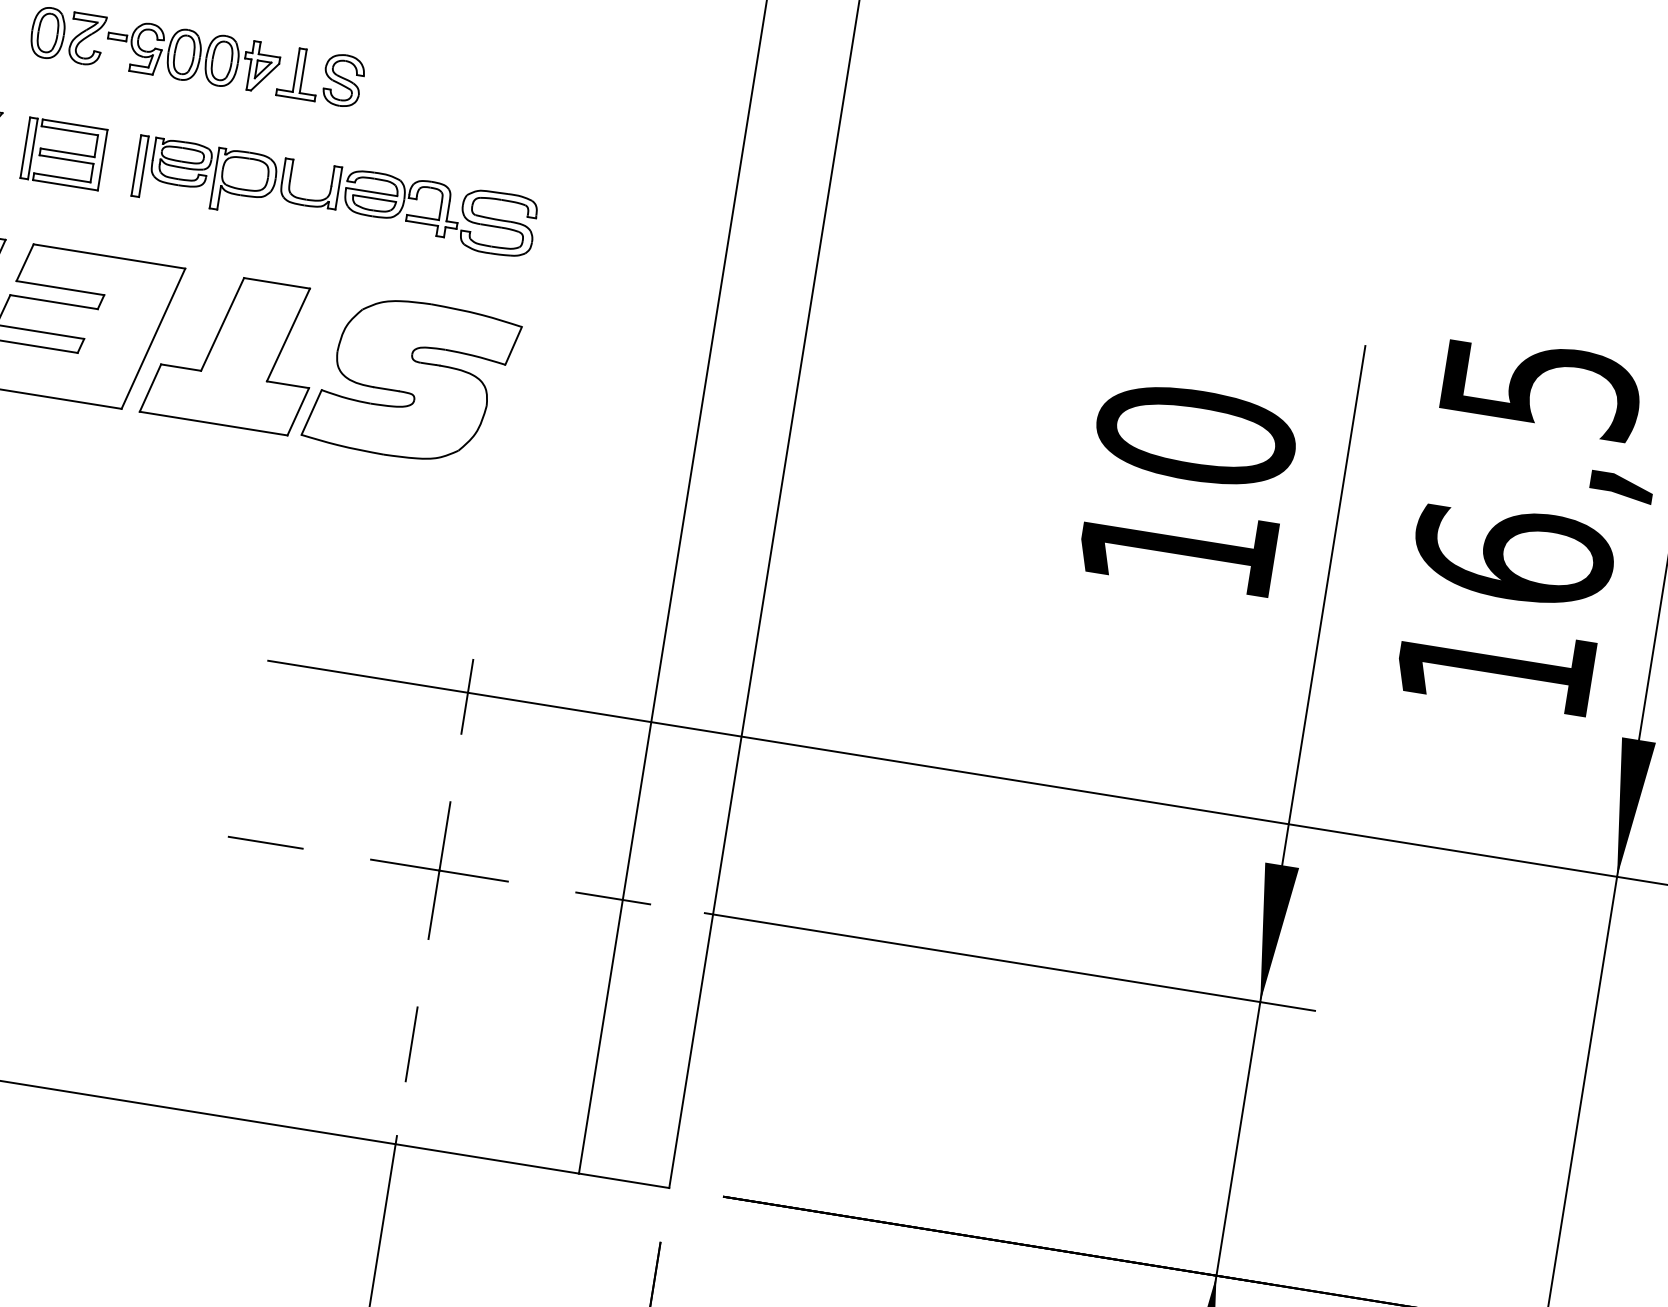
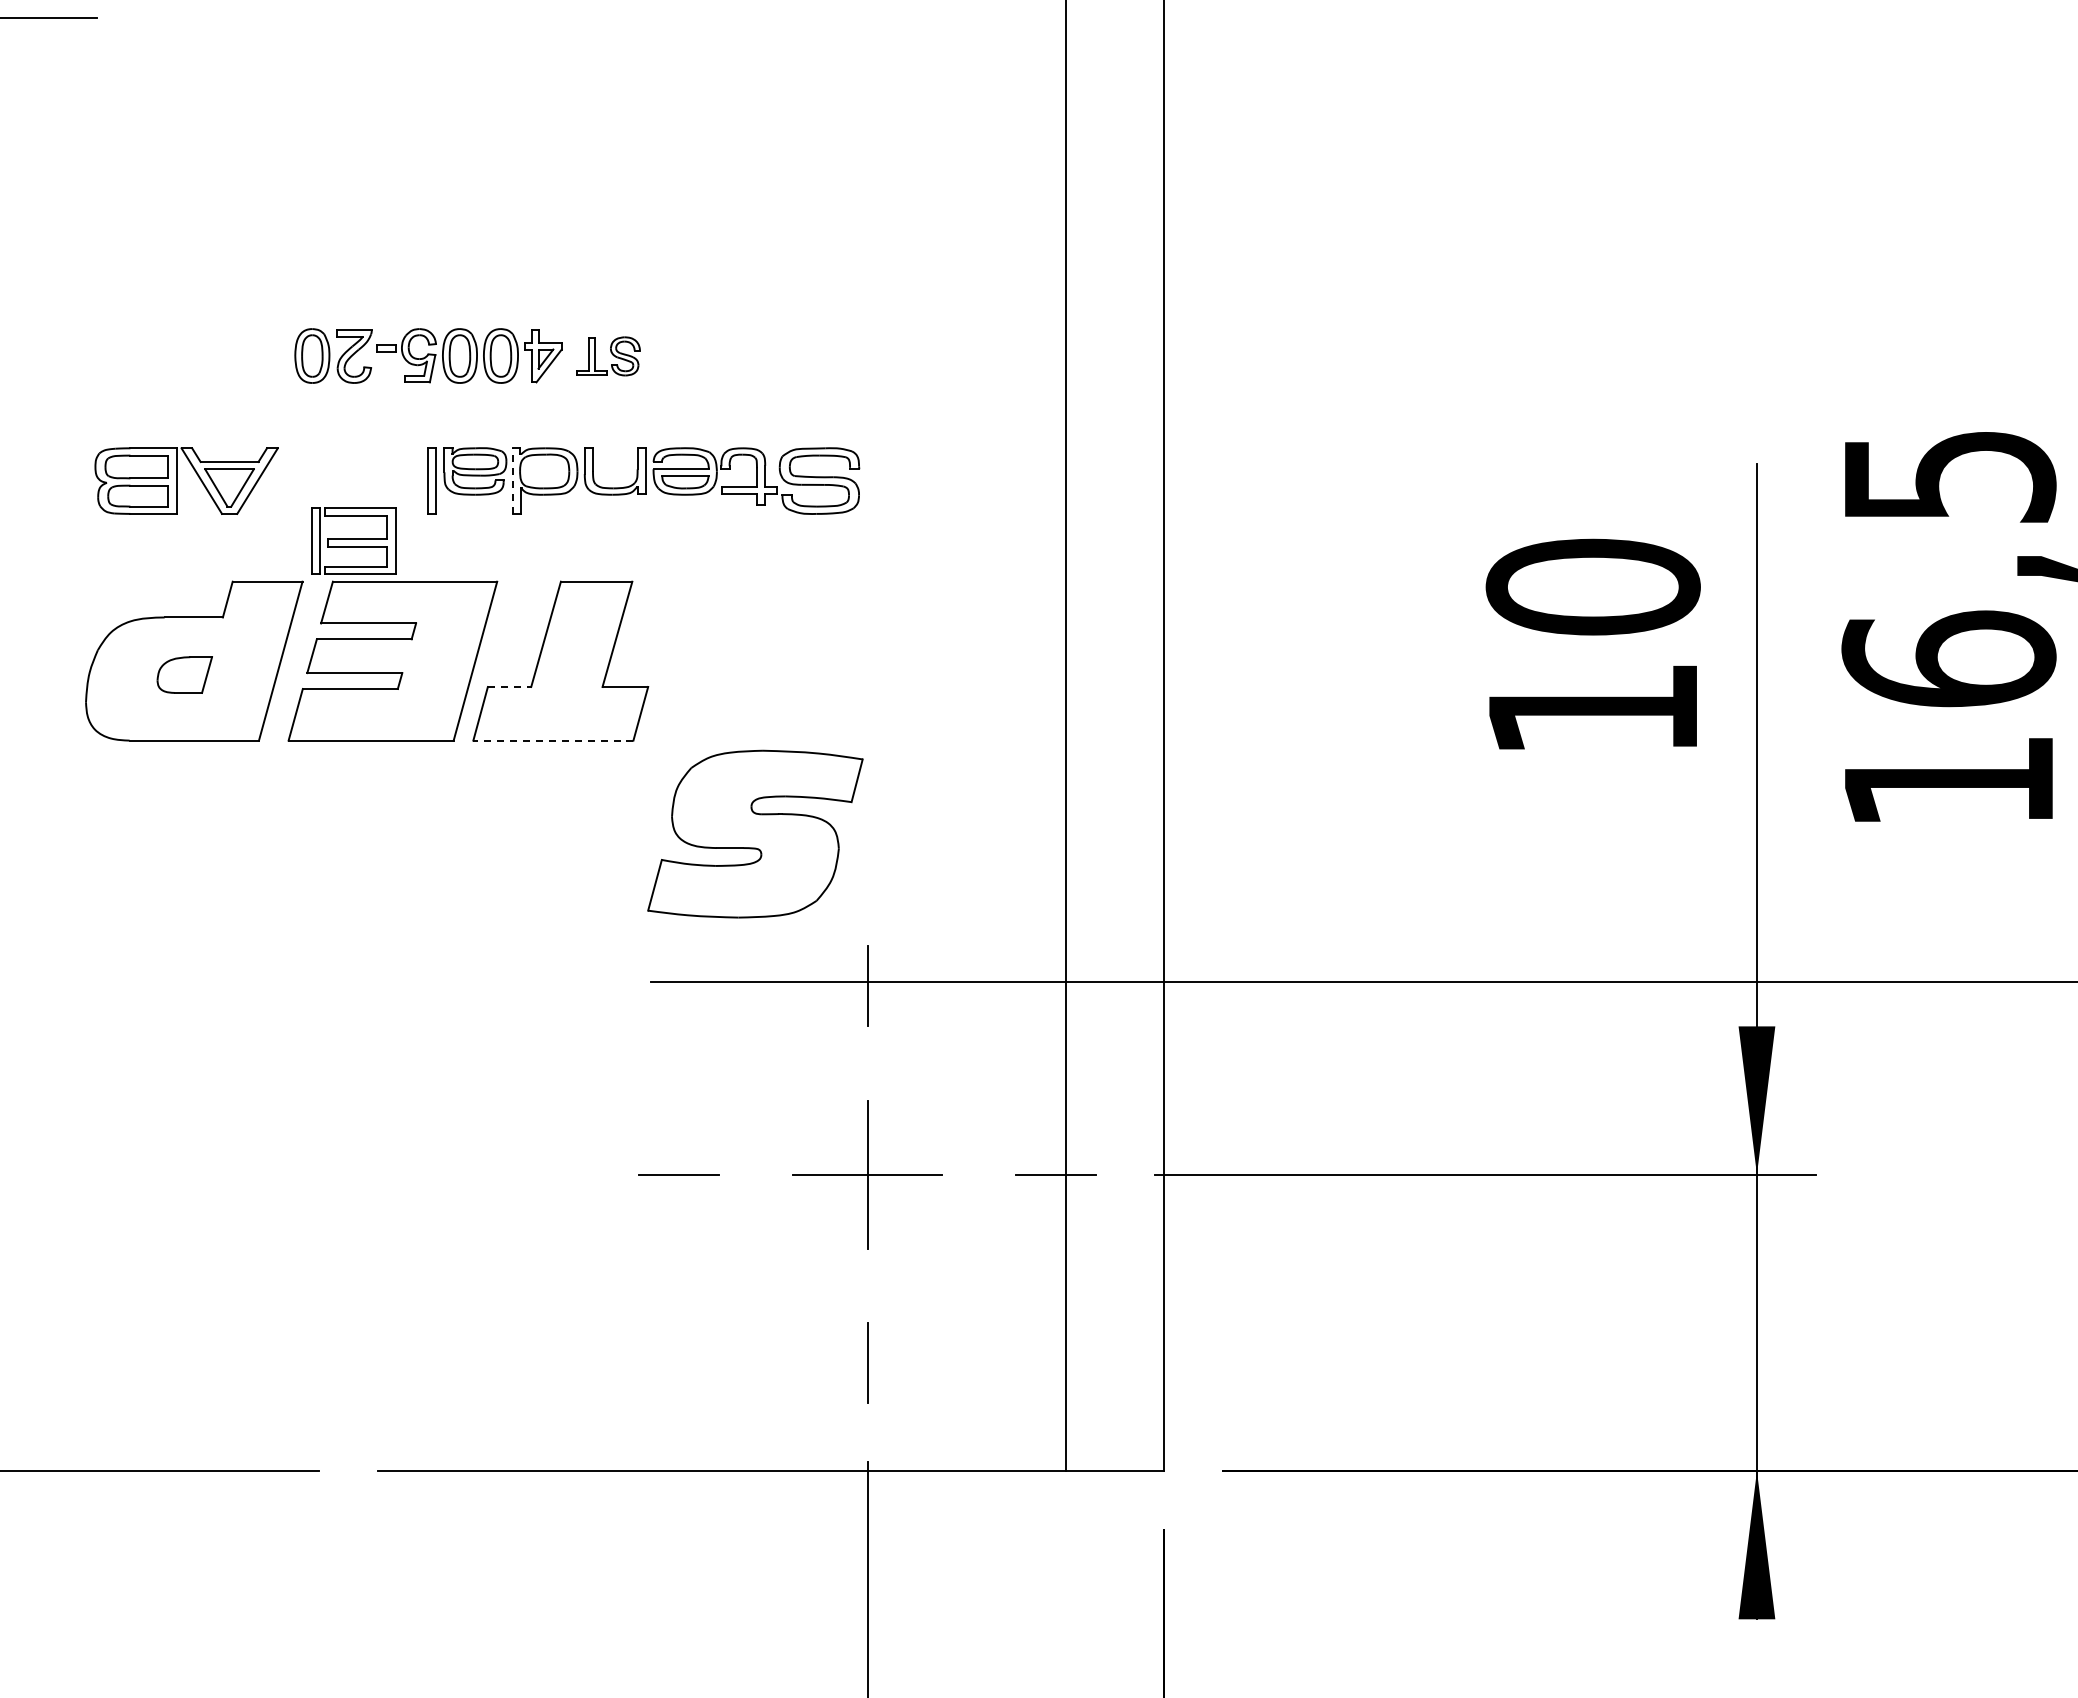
part: (321, 77) -> (608, 356), size x0.7
part: (63, 153) -> (353, 540), moved
line: (214, 178) -> (512, 481), solid -> dashed
line: (180, 368) -> (509, 687), solid -> dashed
part: (412, 379) -> (755, 833), moved
line: (212, 423) -> (552, 740), solid -> dashed

